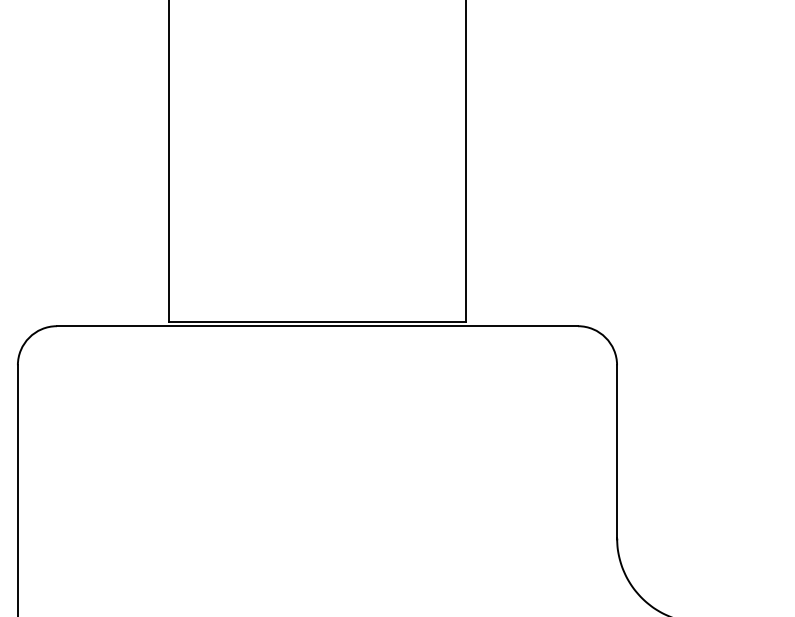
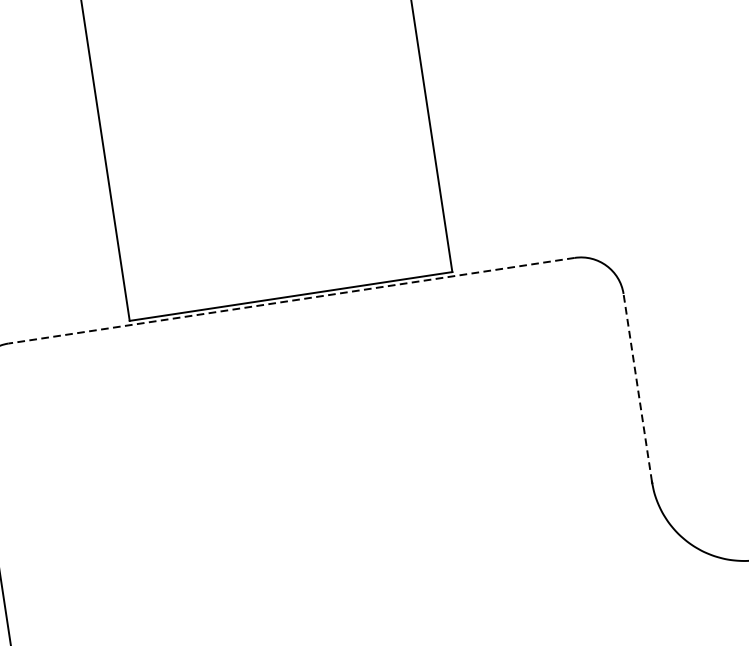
line: (317, 326) -> (291, 301), solid -> dashed
line: (617, 451) -> (638, 387), solid -> dashed

